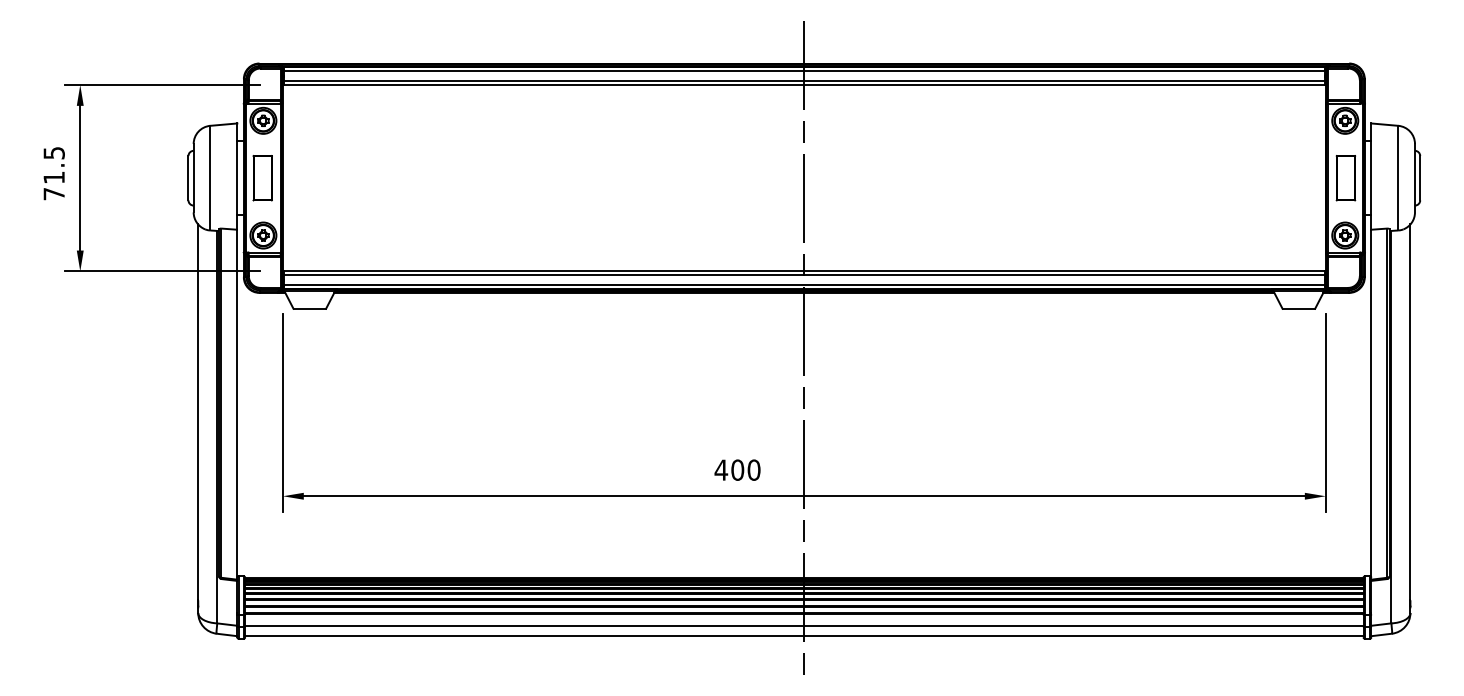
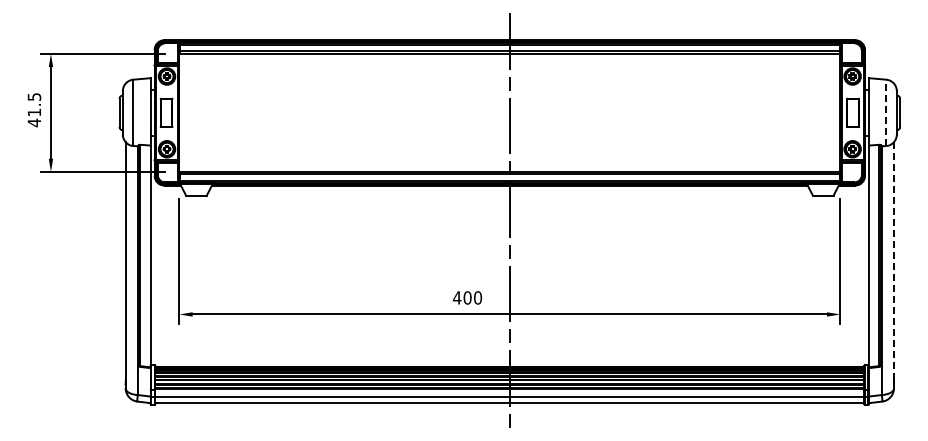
line: (1398, 177) -> (886, 112), solid -> dashed
text: (52, 193) -> (33, 122), 71.5 -> 41.5
line: (1409, 411) -> (893, 260), solid -> dashed

